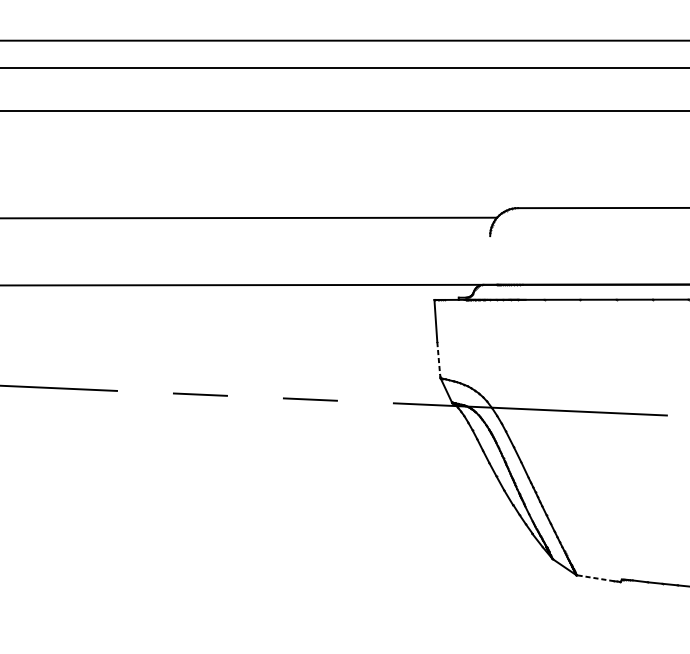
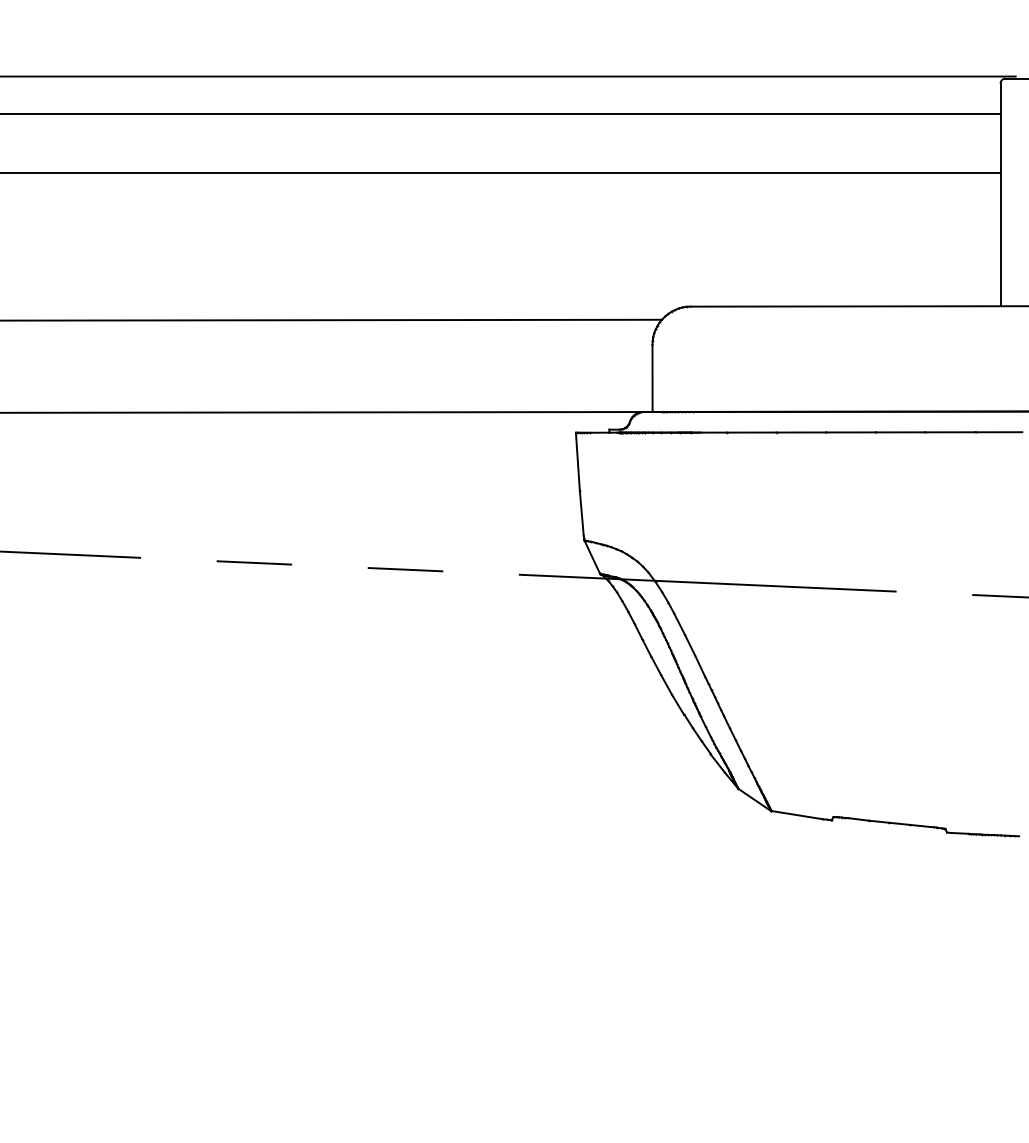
line: (490, 260) -> (652, 378), added
line: (438, 358) -> (581, 513), dashed -> solid
line: (594, 578) -> (796, 815), dashed -> solid

